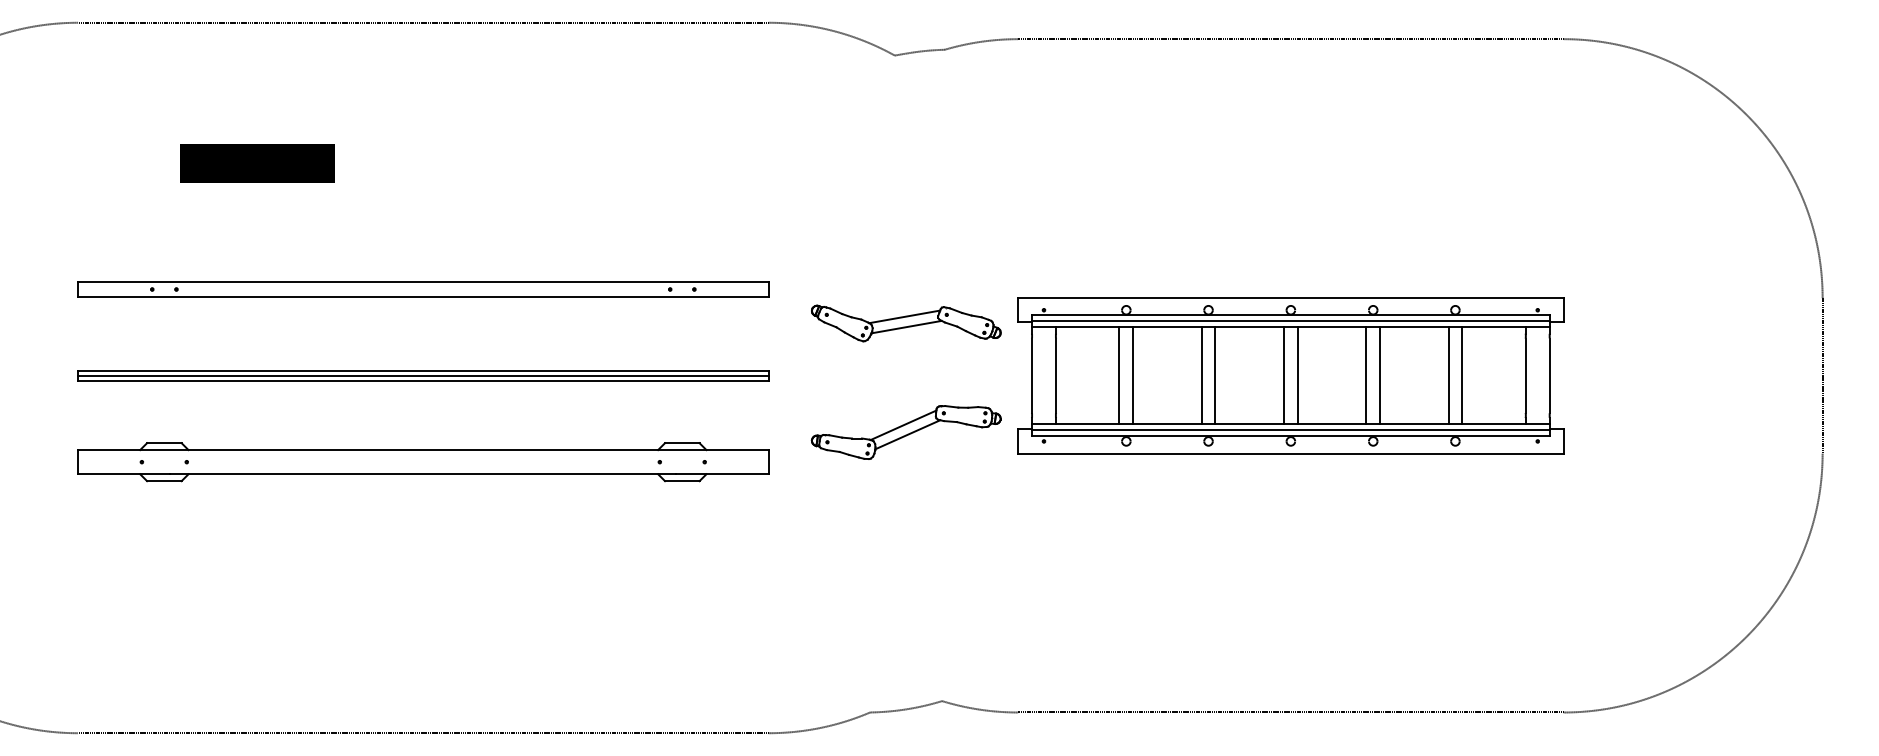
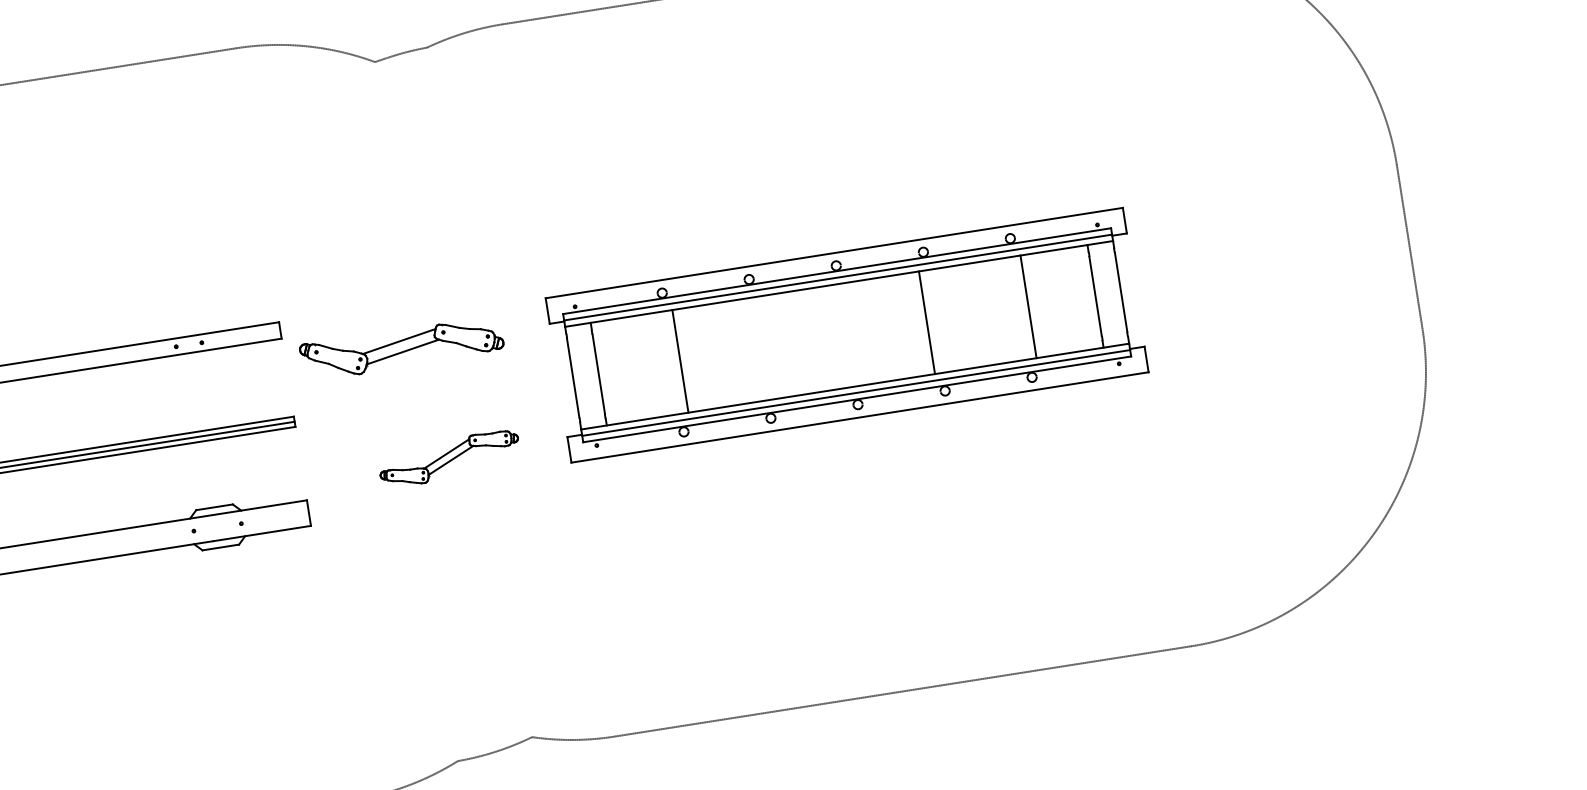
part: (906, 323) -> (402, 348), moved
line: (1119, 375) -> (665, 363), removed
line: (1201, 375) -> (752, 349), removed
line: (1215, 375) -> (767, 347), removed
line: (1283, 375) -> (839, 336), removed
line: (1297, 375) -> (854, 333), removed
line: (1380, 375) -> (941, 320), removed
line: (1448, 375) -> (1013, 308), removed
part: (905, 432) -> (448, 459), size x0.7

